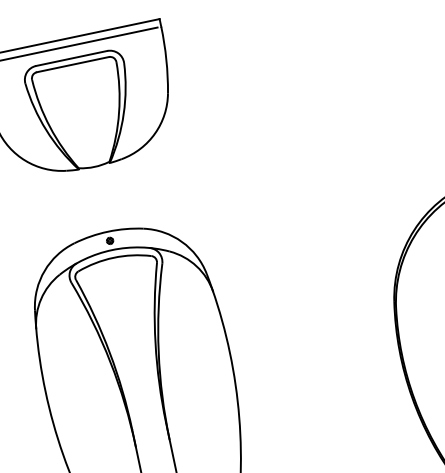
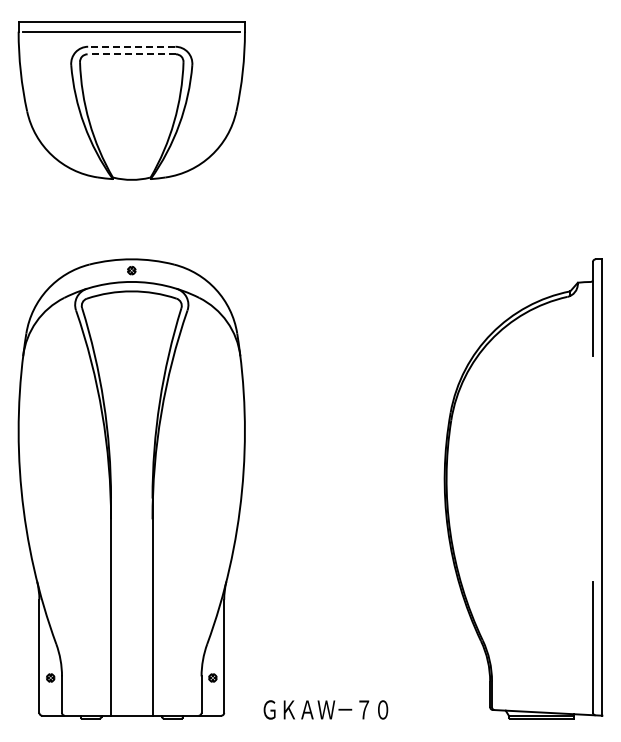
line: (71, 58) -> (131, 46), solid -> dashed
line: (72, 64) -> (131, 54), solid -> dashed

